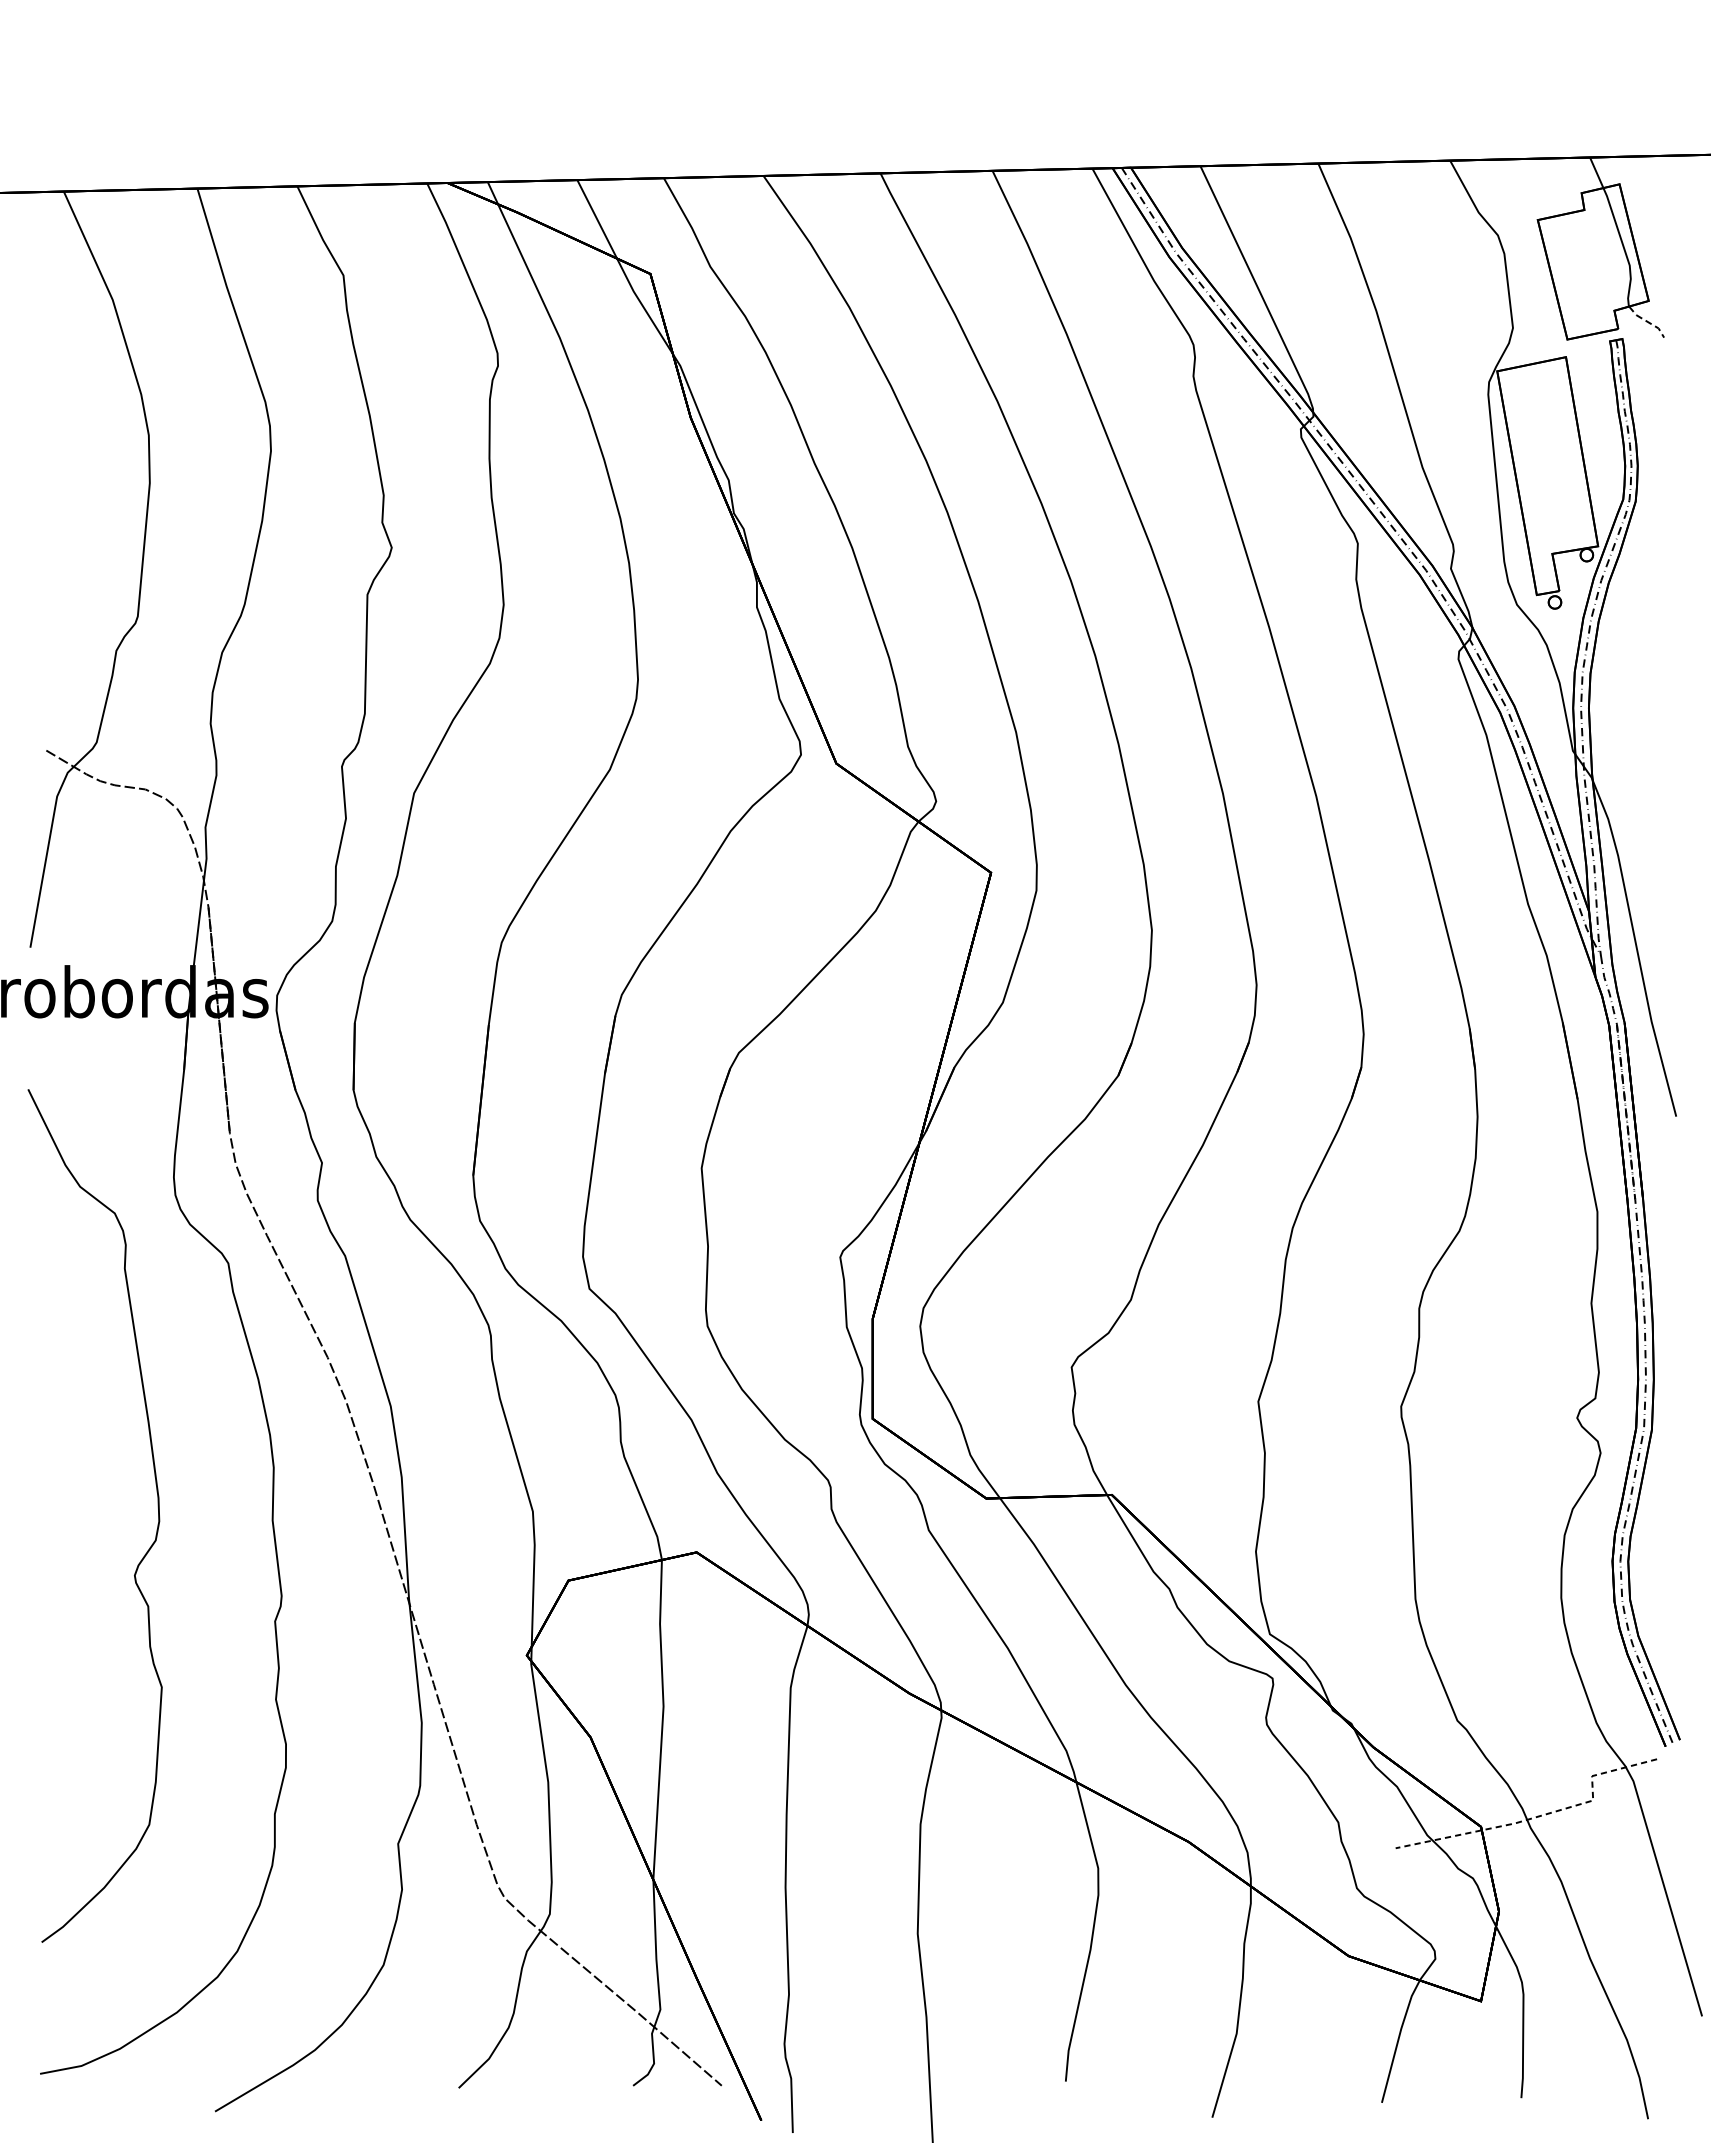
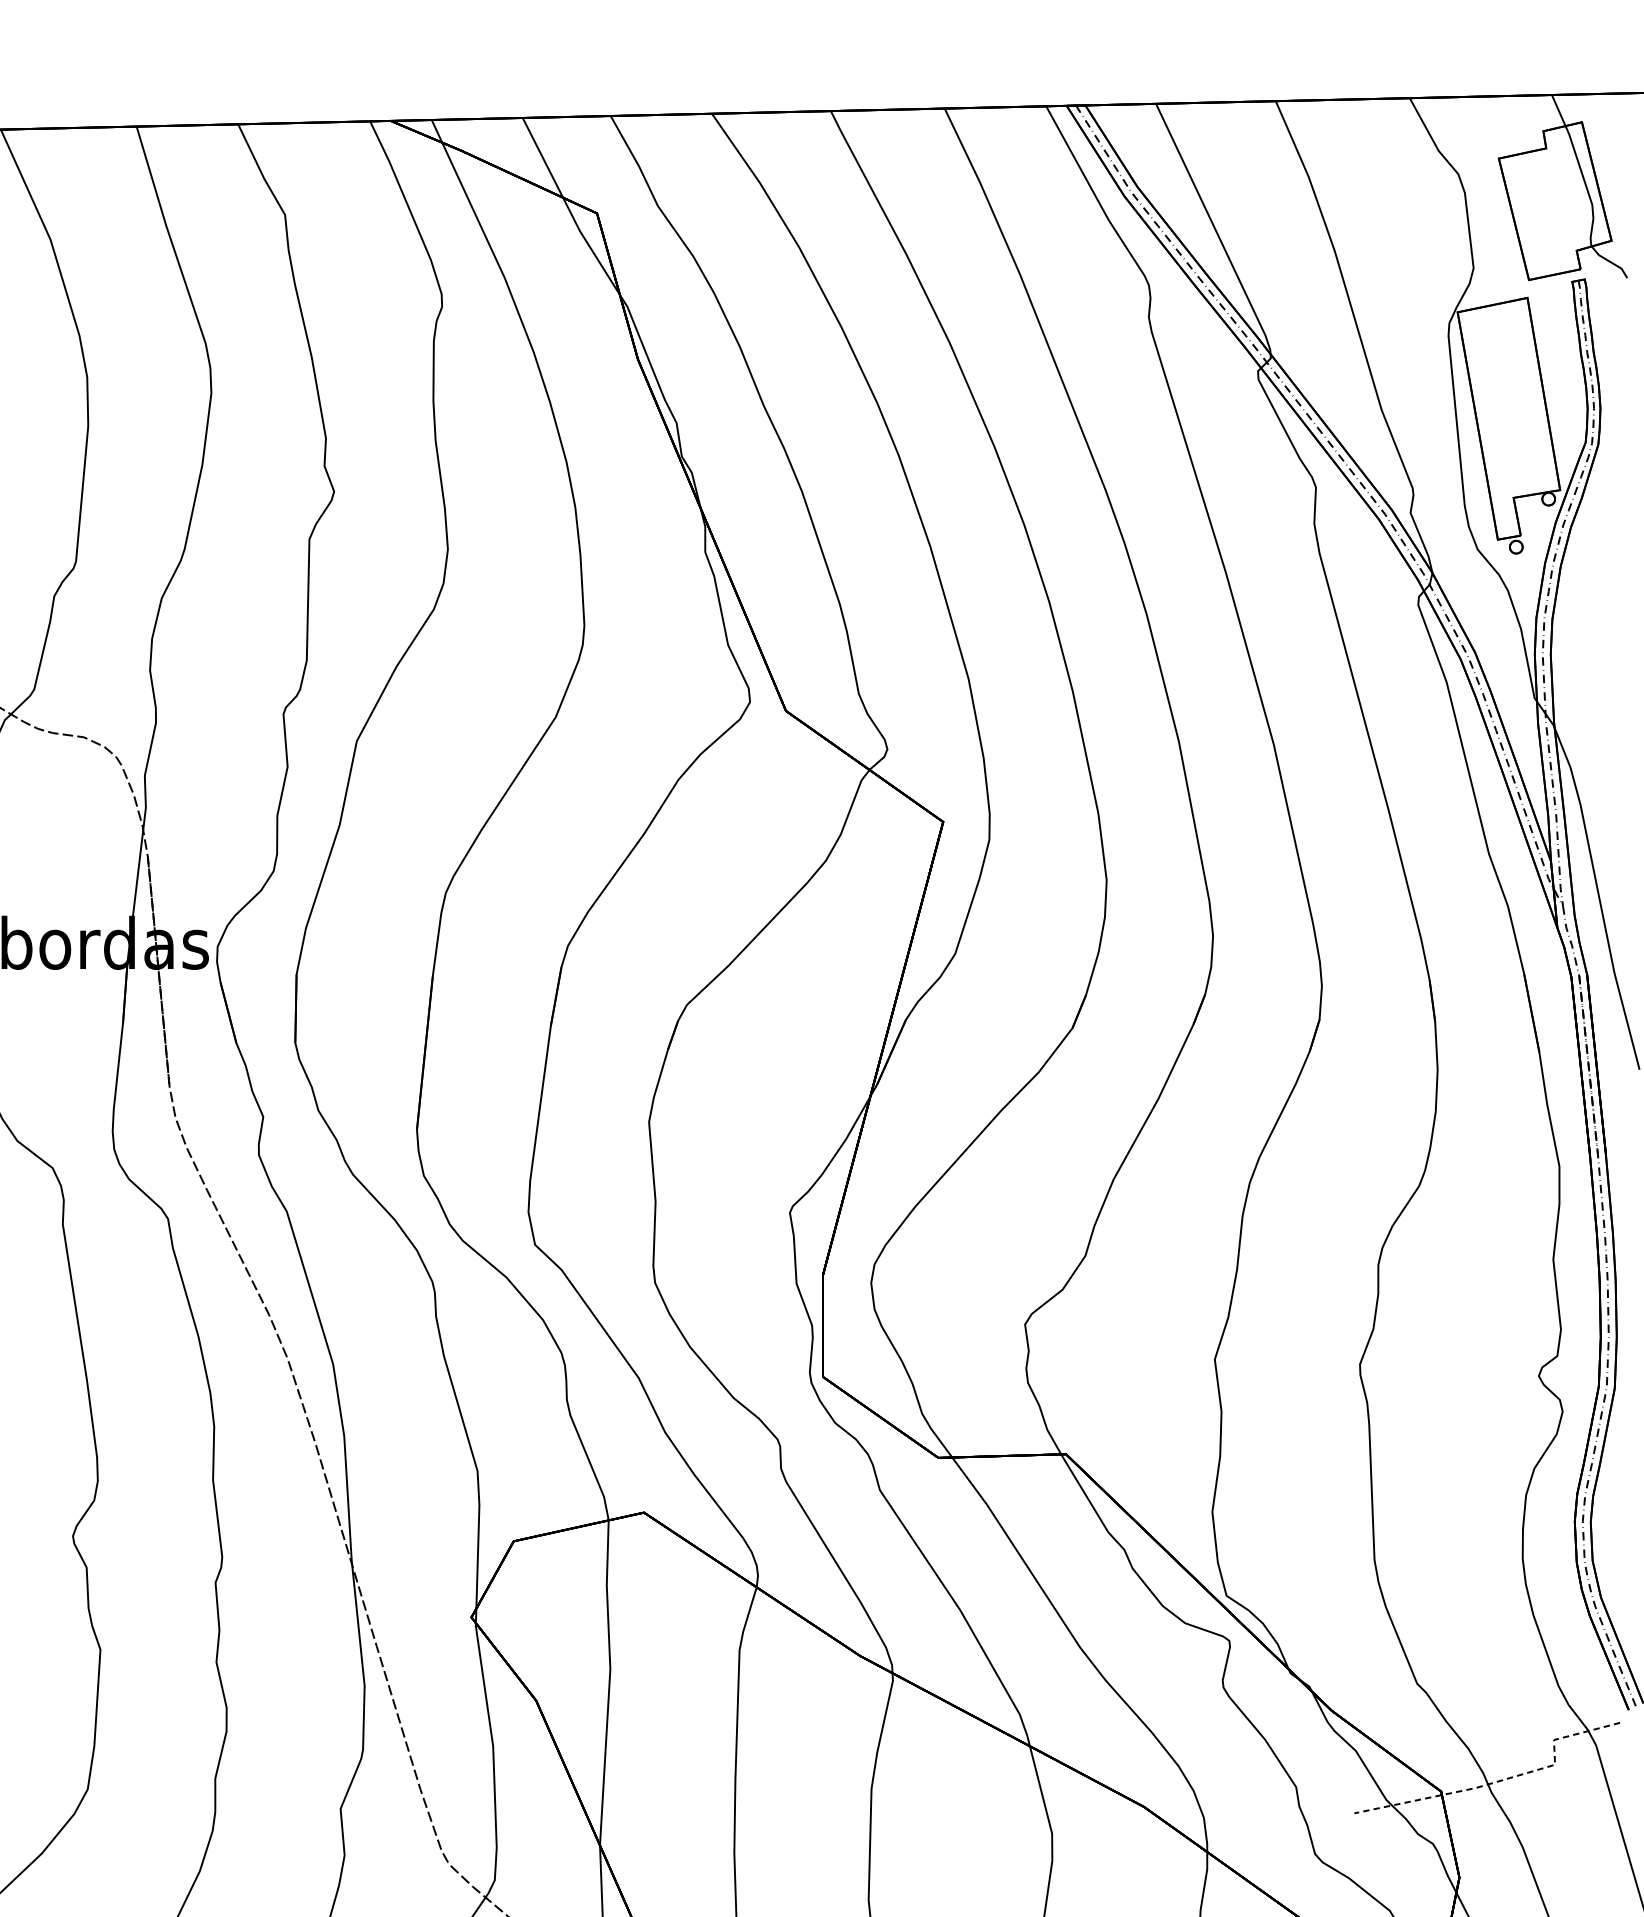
line: (1647, 321) -> (1610, 261), dashed -> solid

